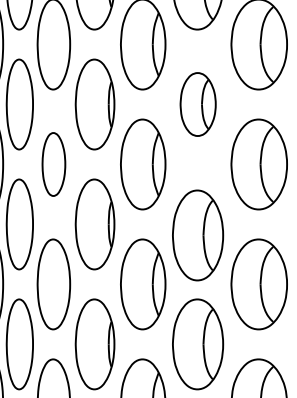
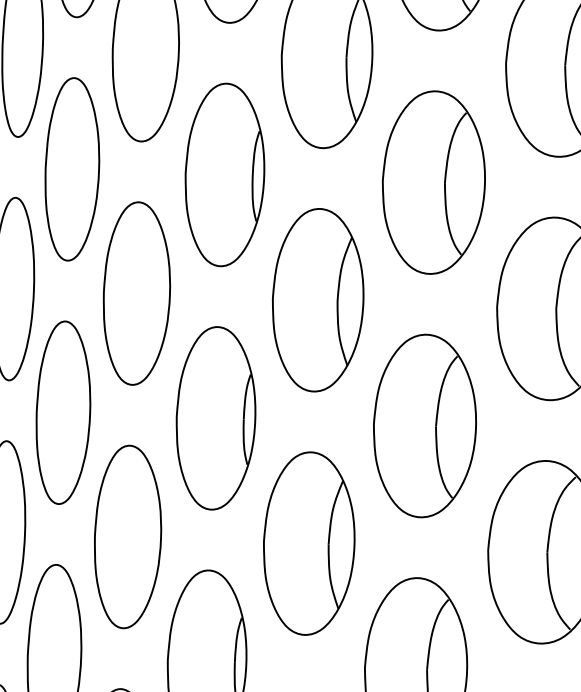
part: (198, 104) -> (434, 182), size x1.43
part: (53, 164) -> (136, 293), size x1.43
part: (198, 235) -> (425, 426), moved

